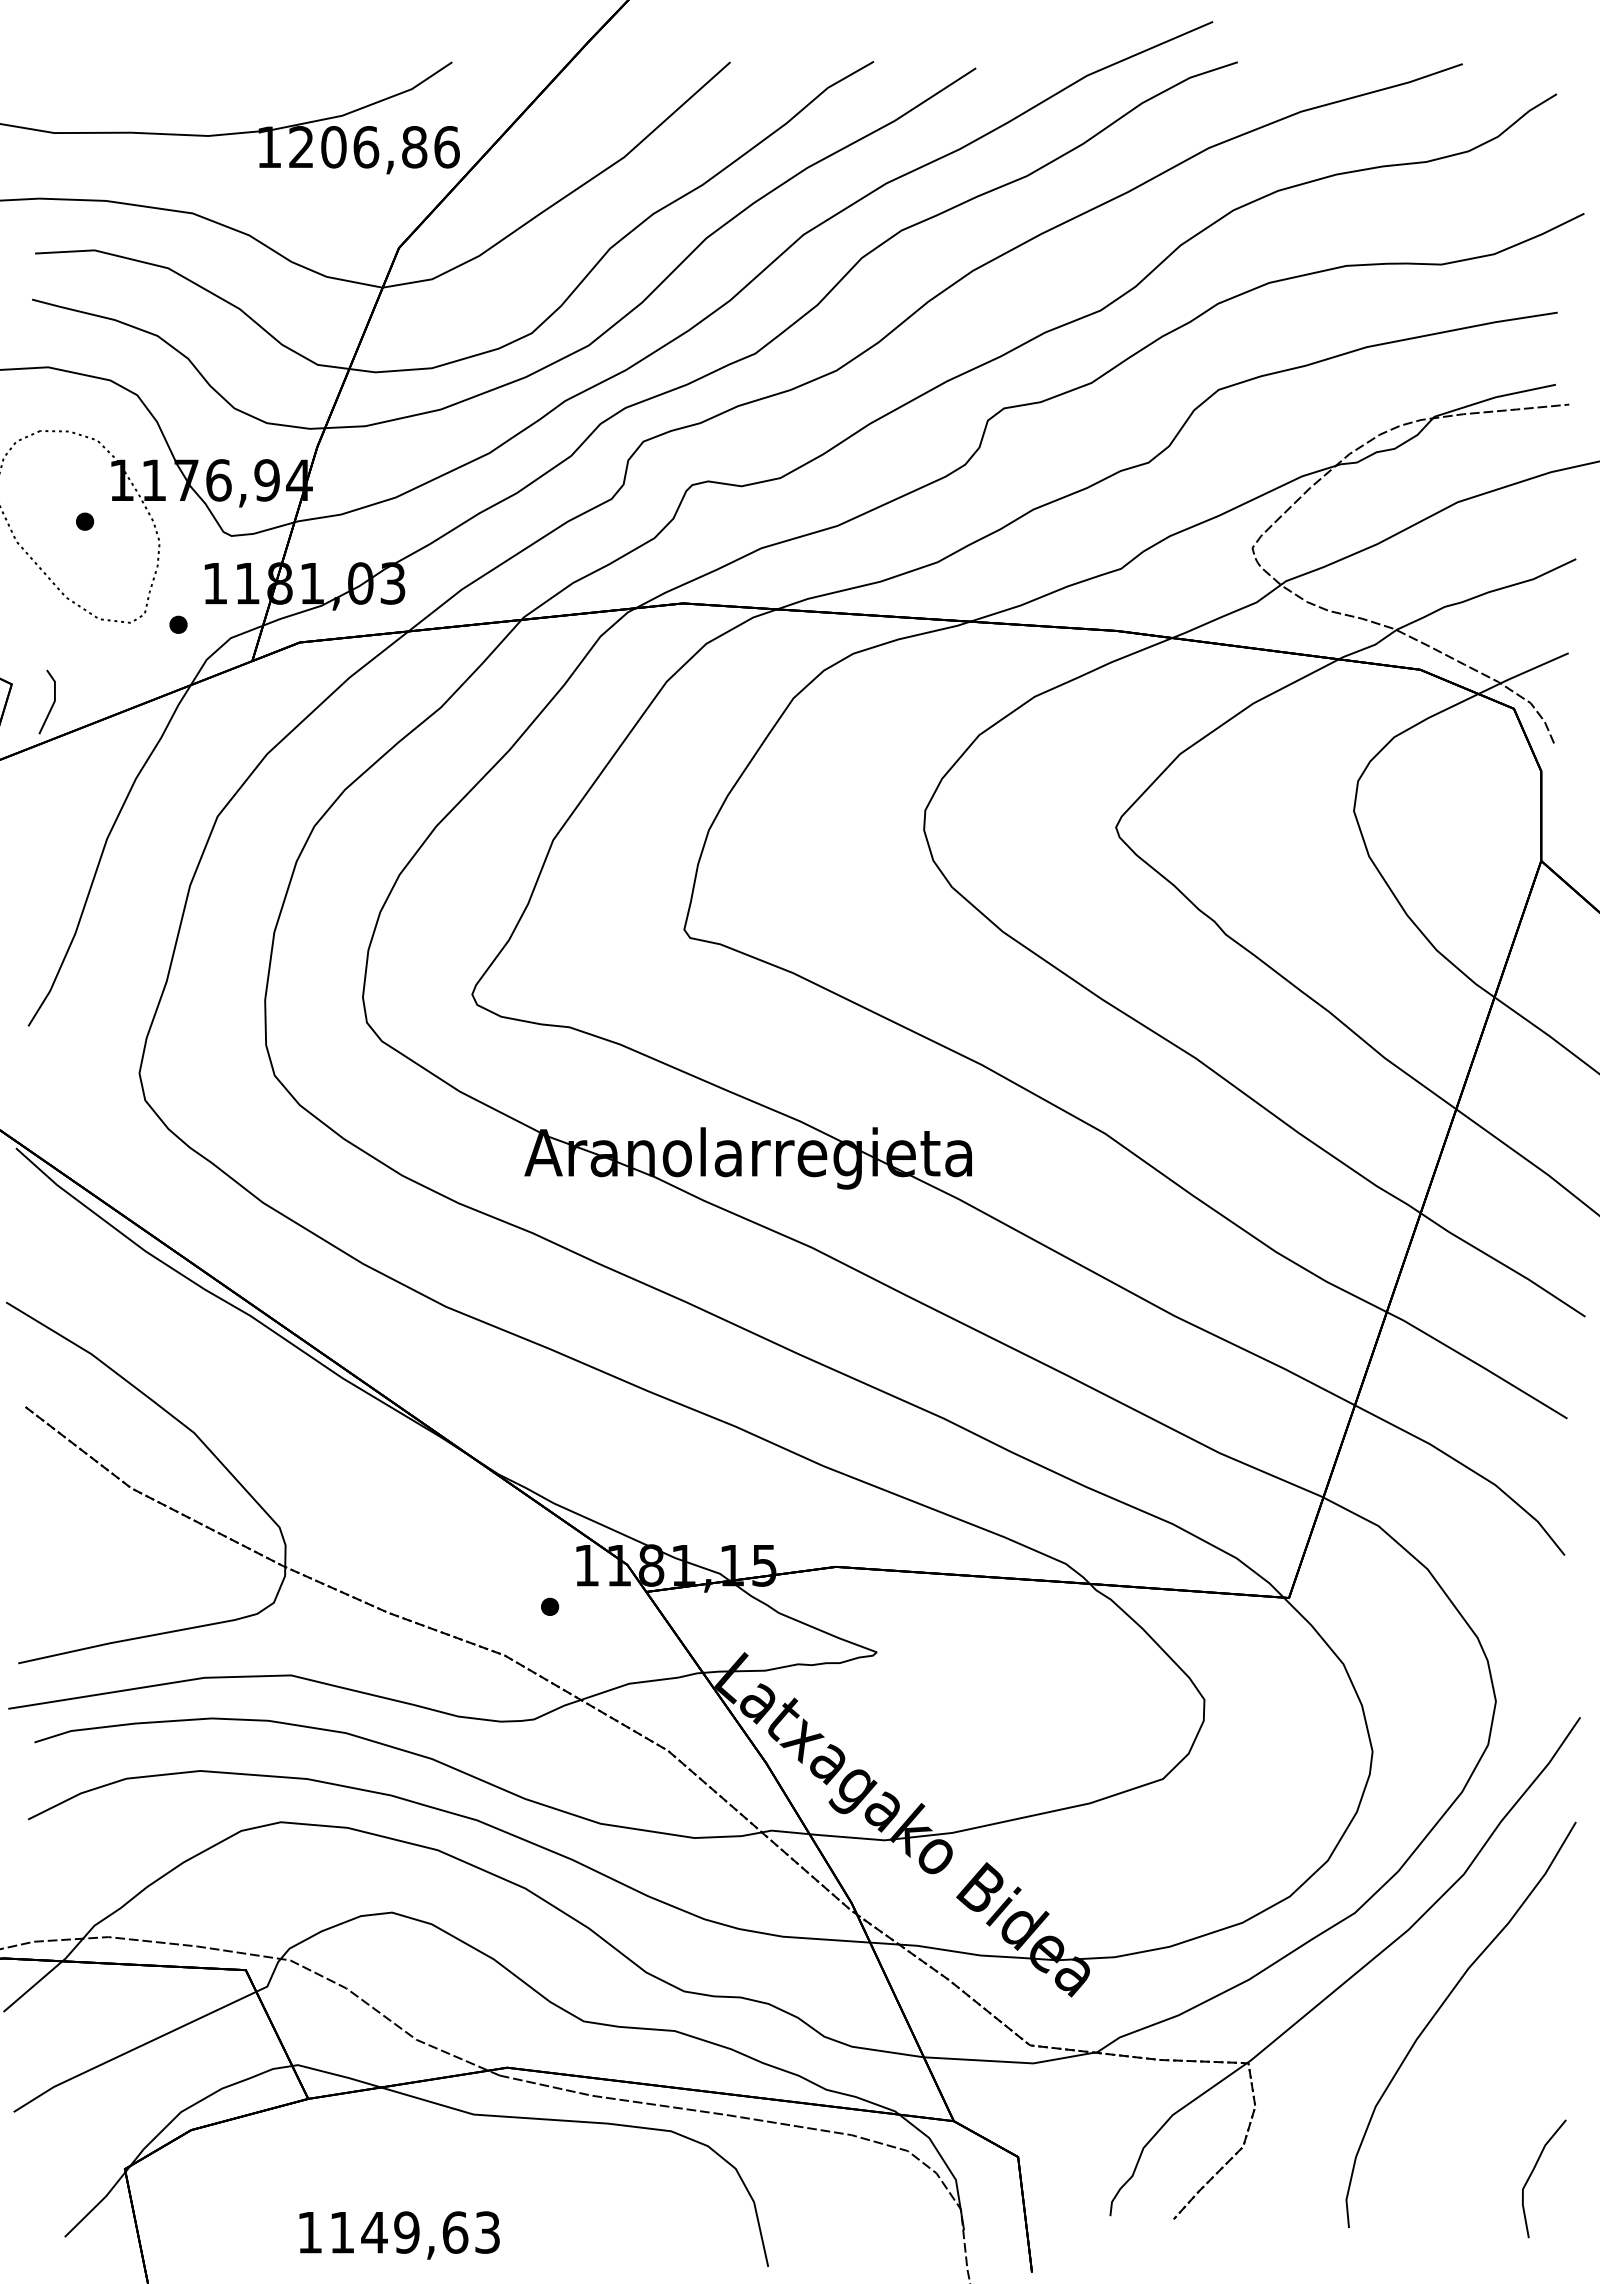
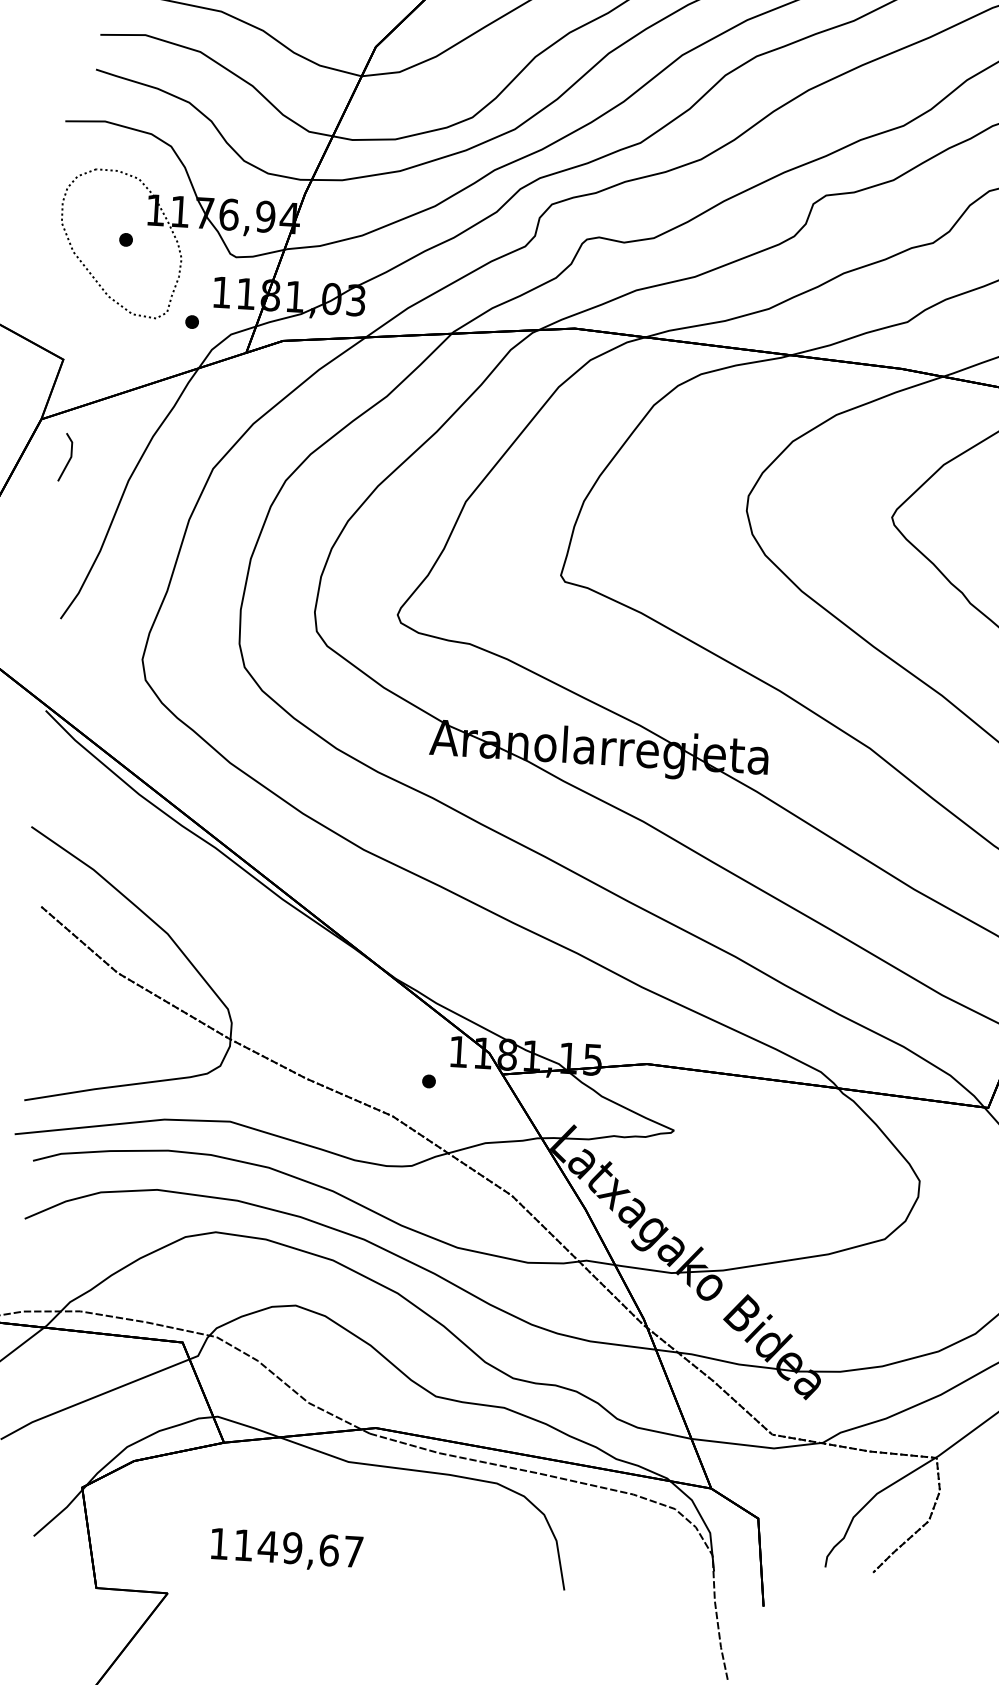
line: (52, 703) -> (69, 458), moved
text: (487, 2232) -> (353, 1551), 1149,63 -> 1149,67

